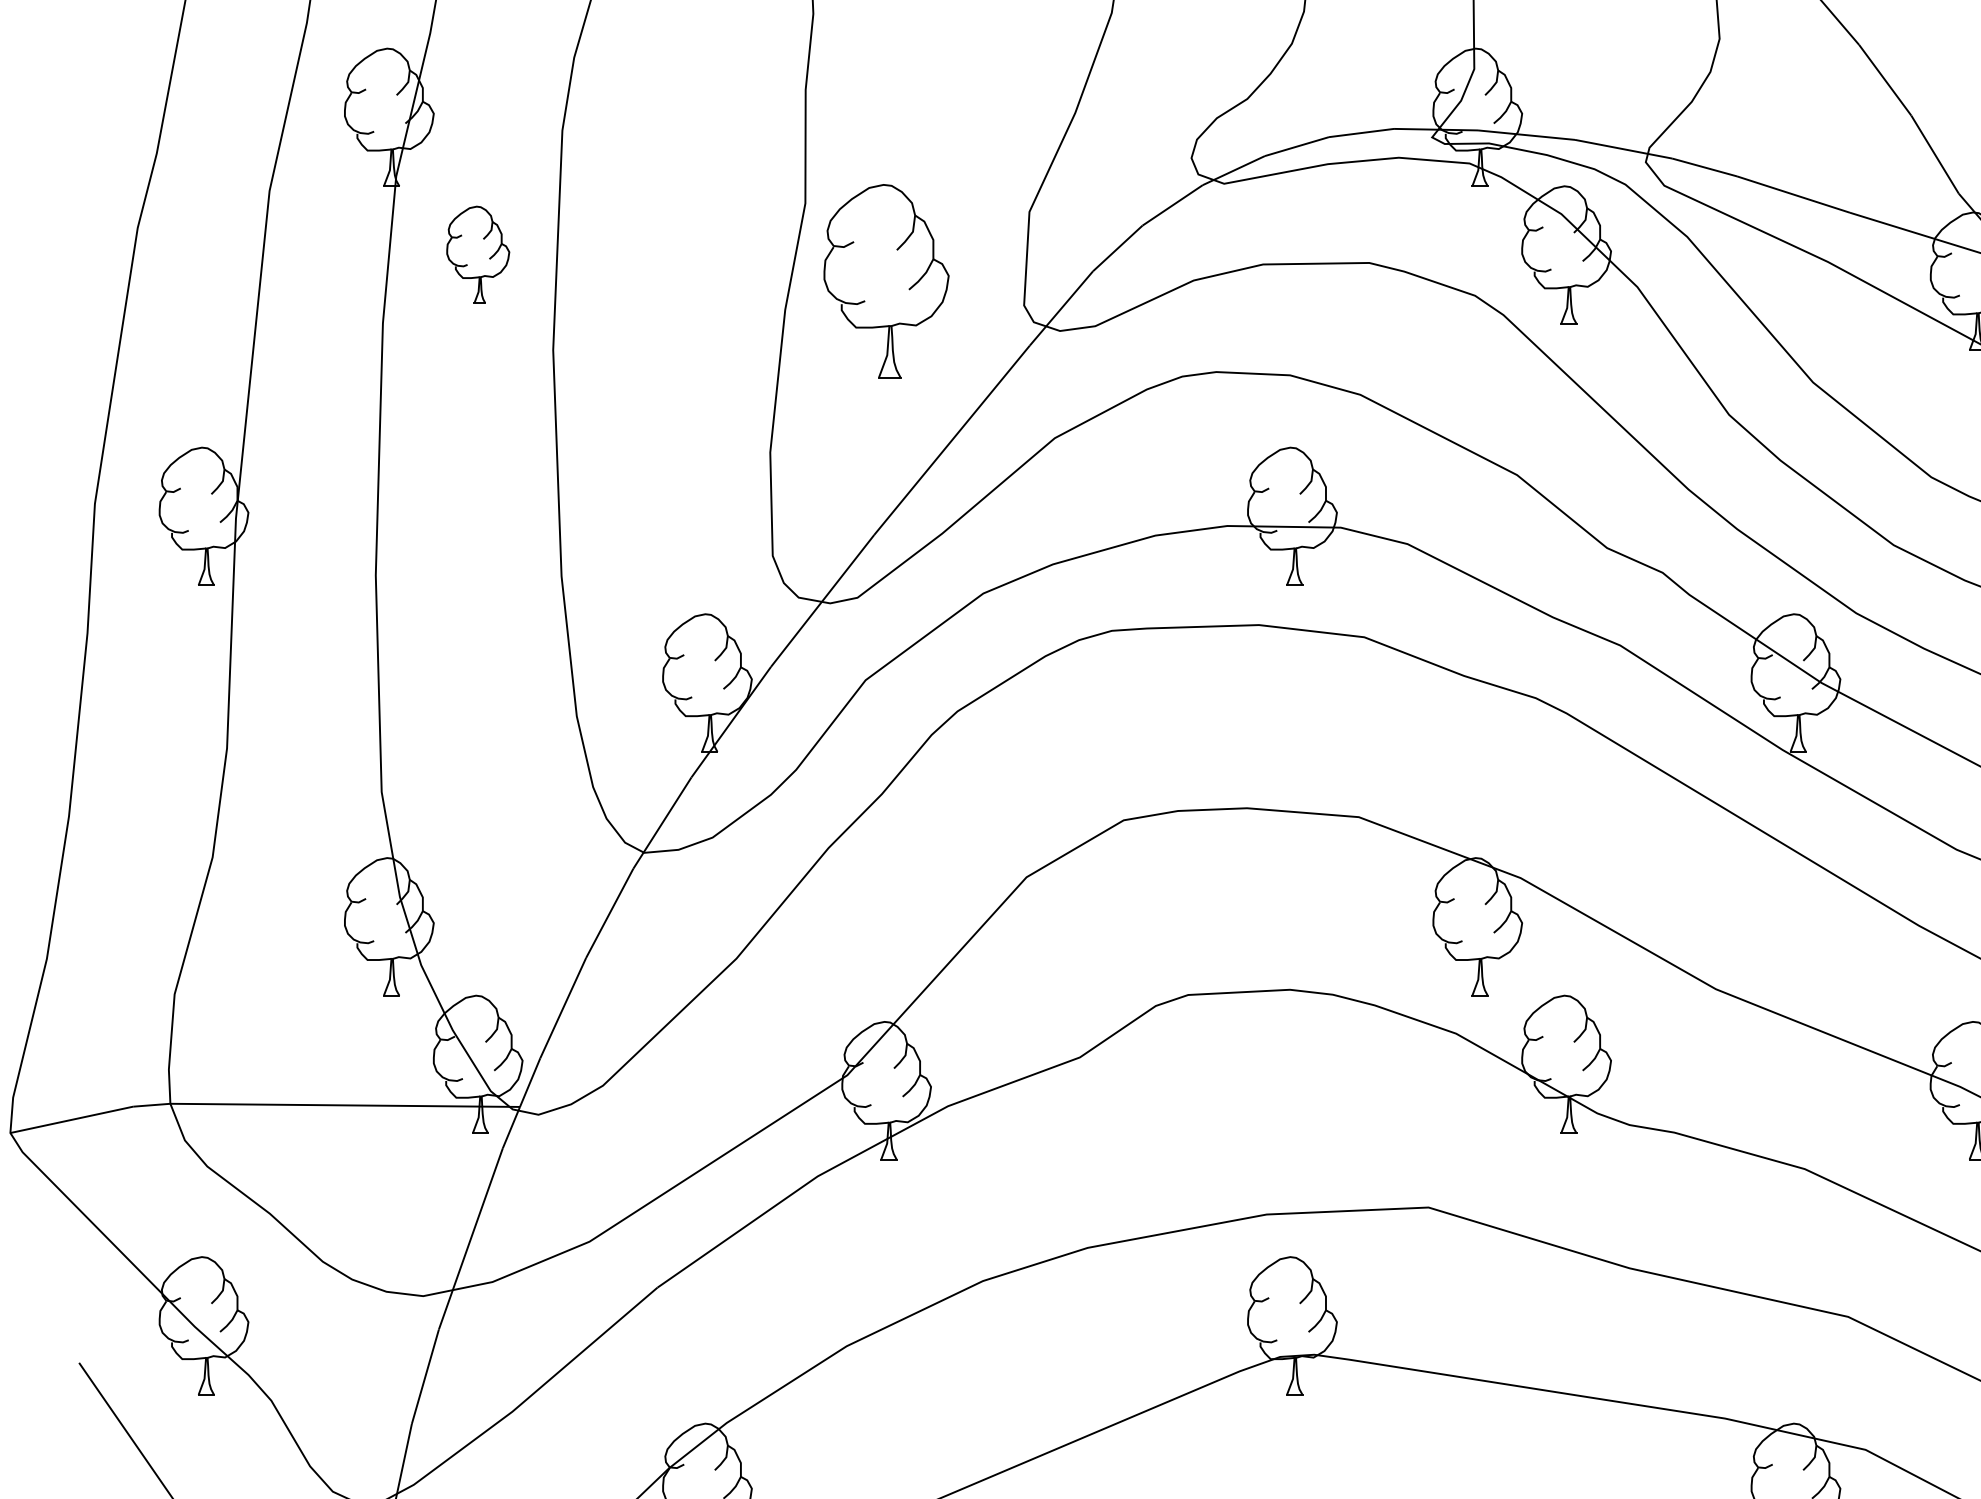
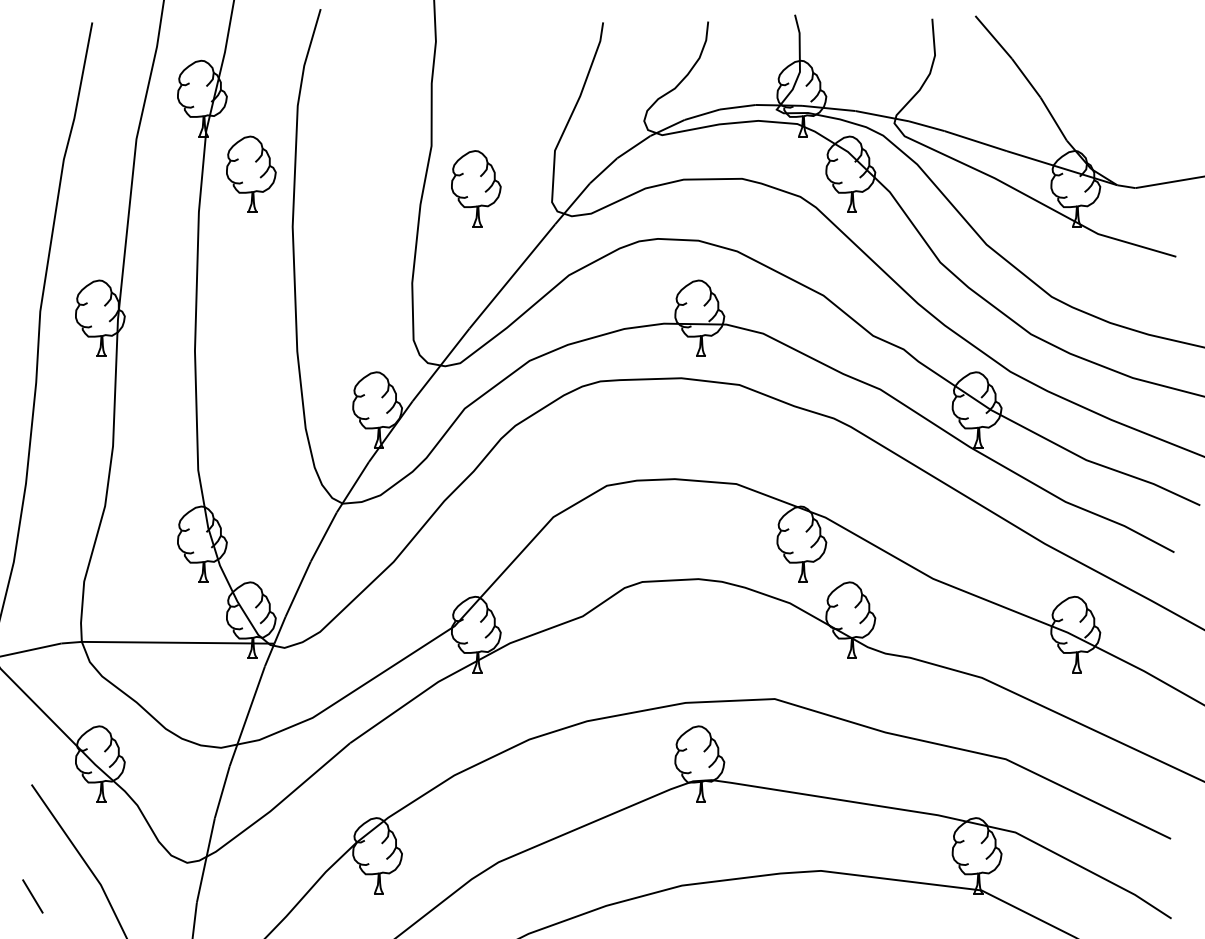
part: (478, 253) -> (251, 173), size x1.43
part: (886, 280) -> (476, 188), size x0.71

